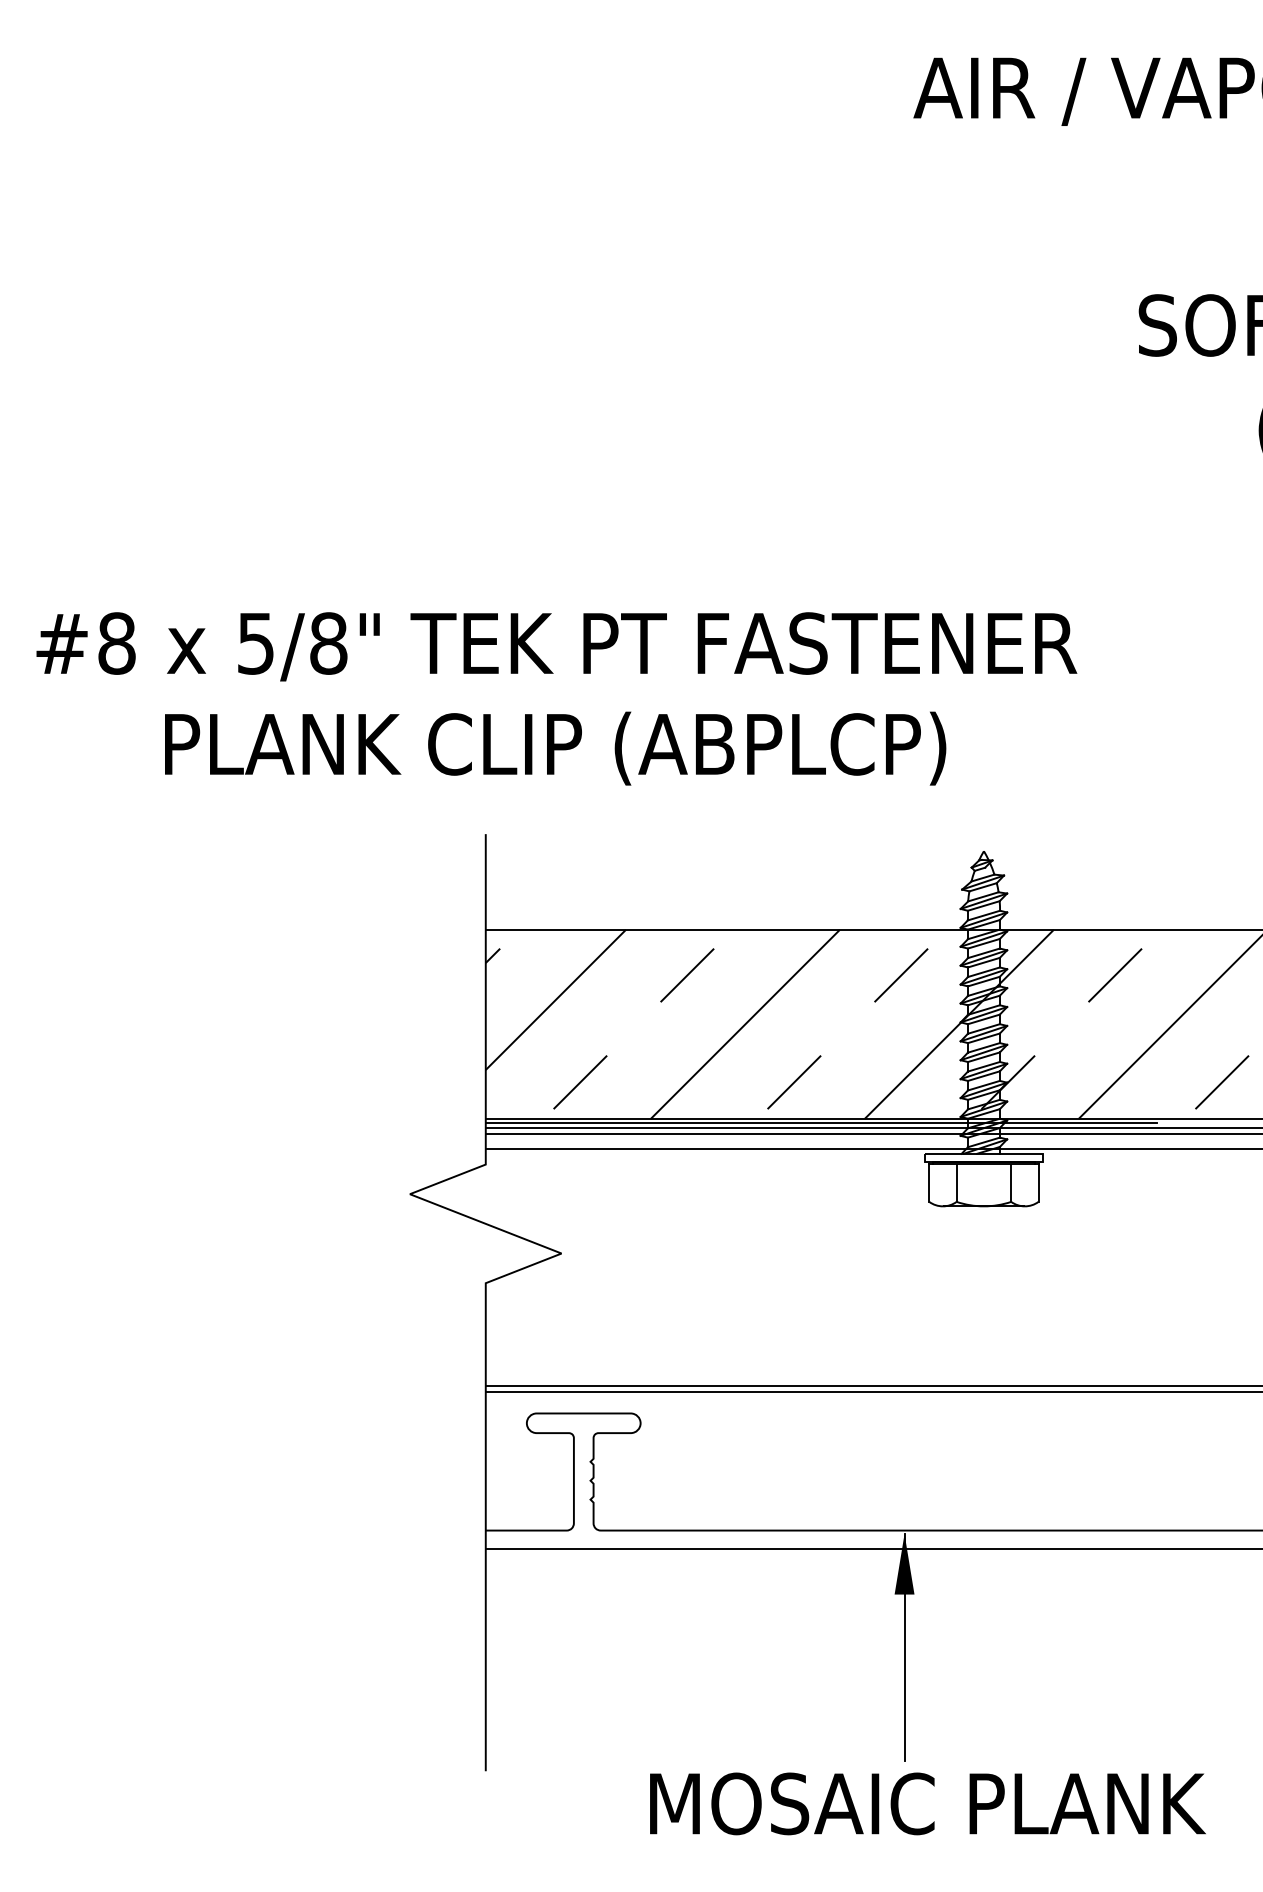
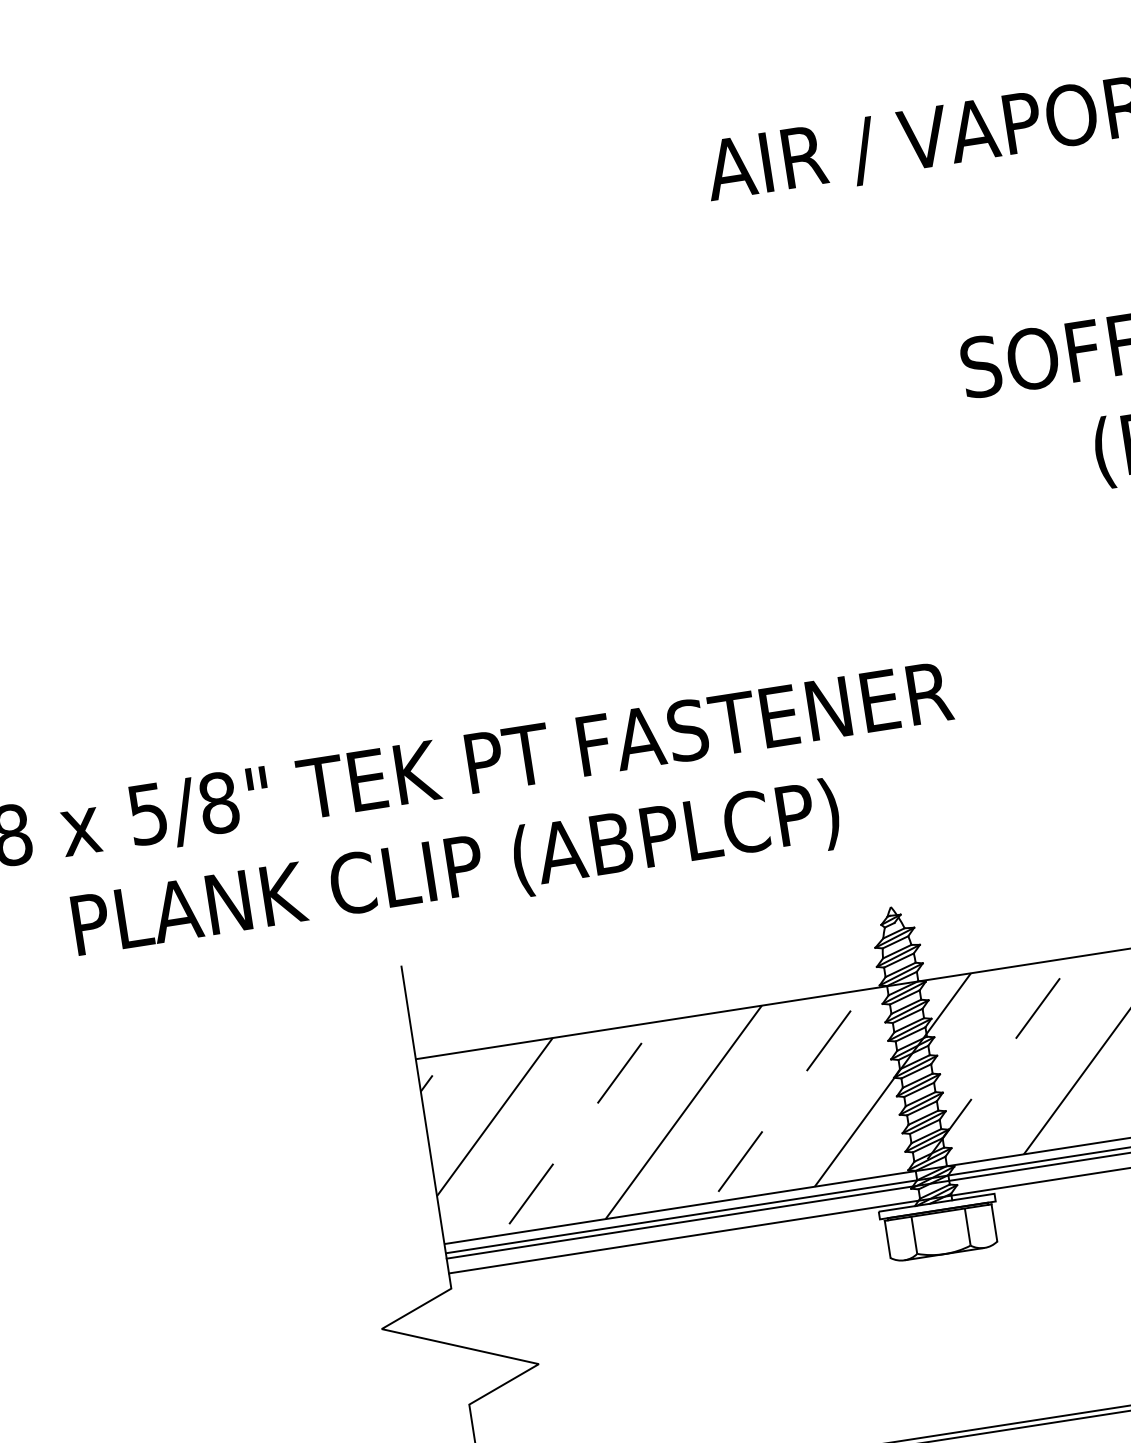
line: (820, 1123) -> (772, 1197), removed

